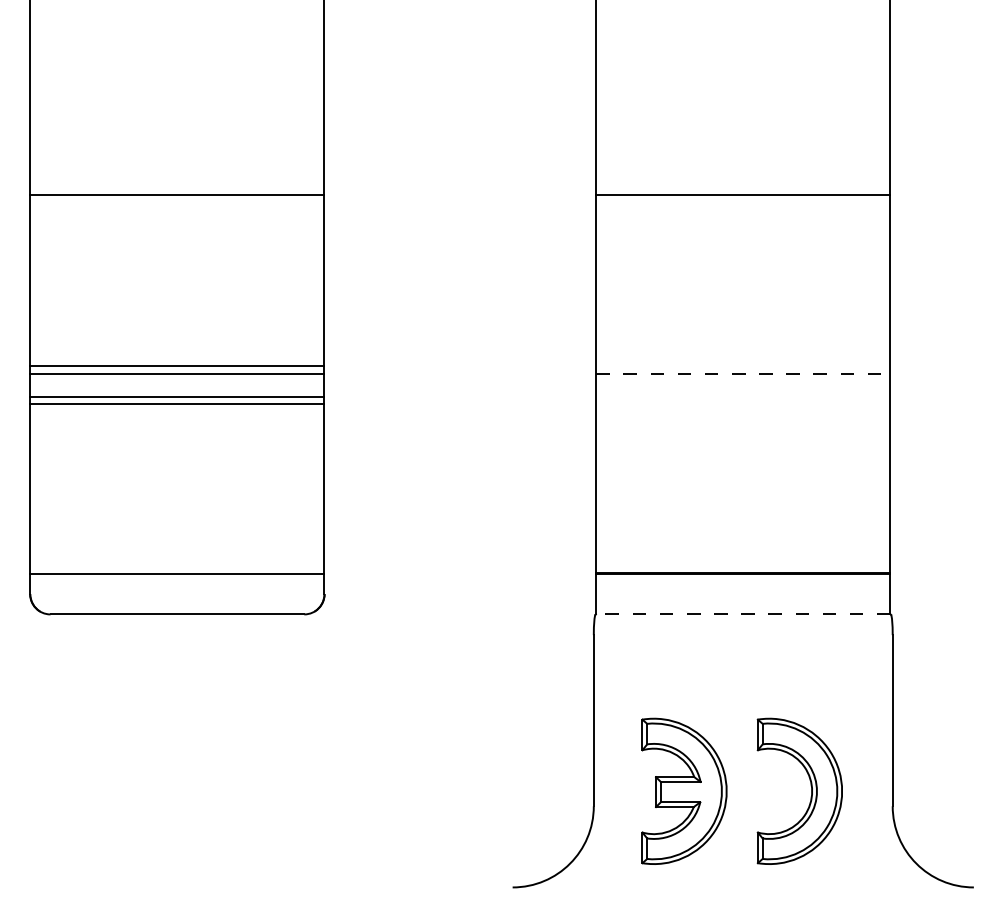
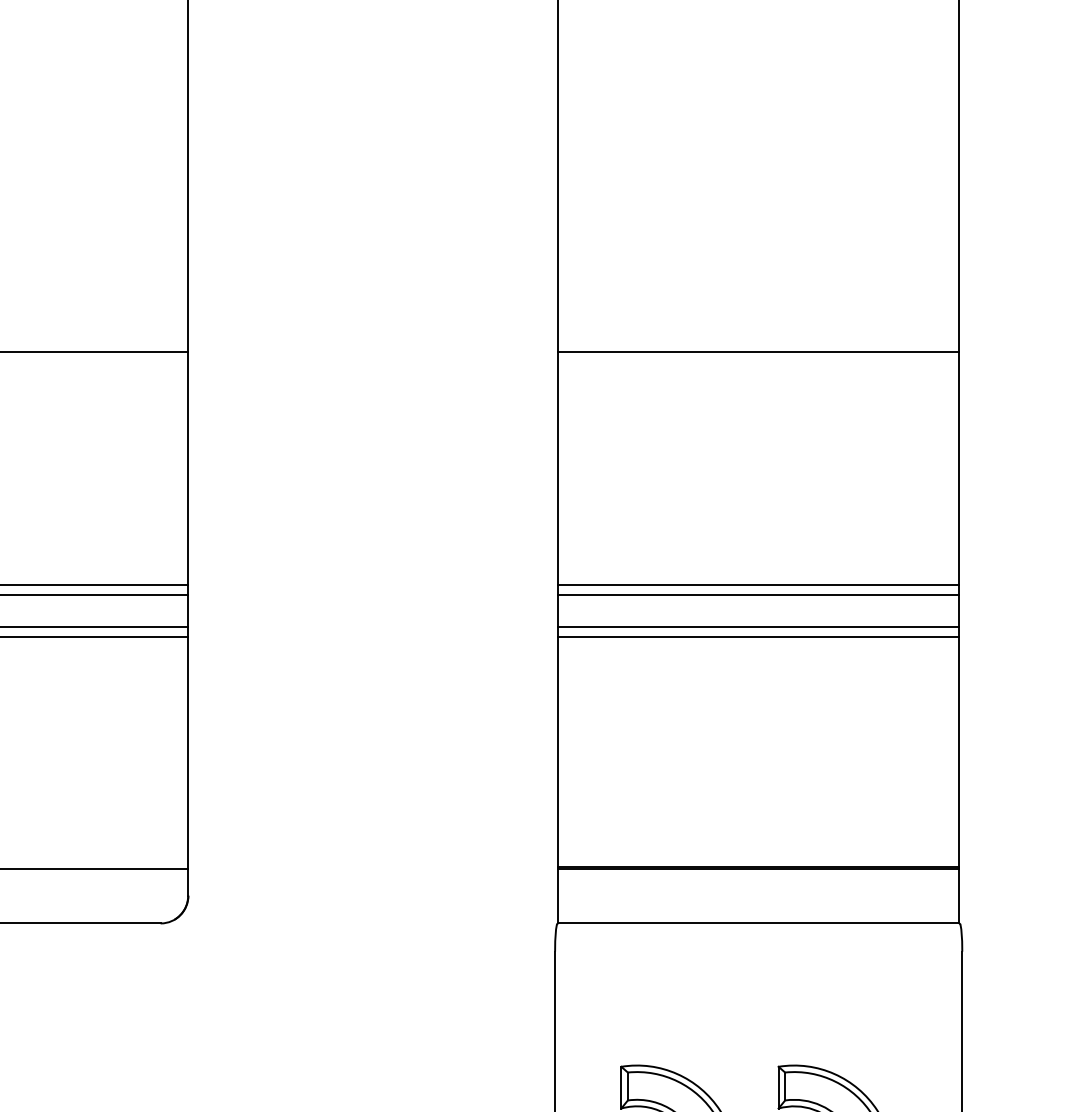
line: (743, 365) -> (759, 584), added
line: (743, 373) -> (759, 595), dashed -> solid
line: (743, 396) -> (759, 626), added
line: (743, 404) -> (759, 637), added
line: (742, 614) -> (757, 923), dashed -> solid

